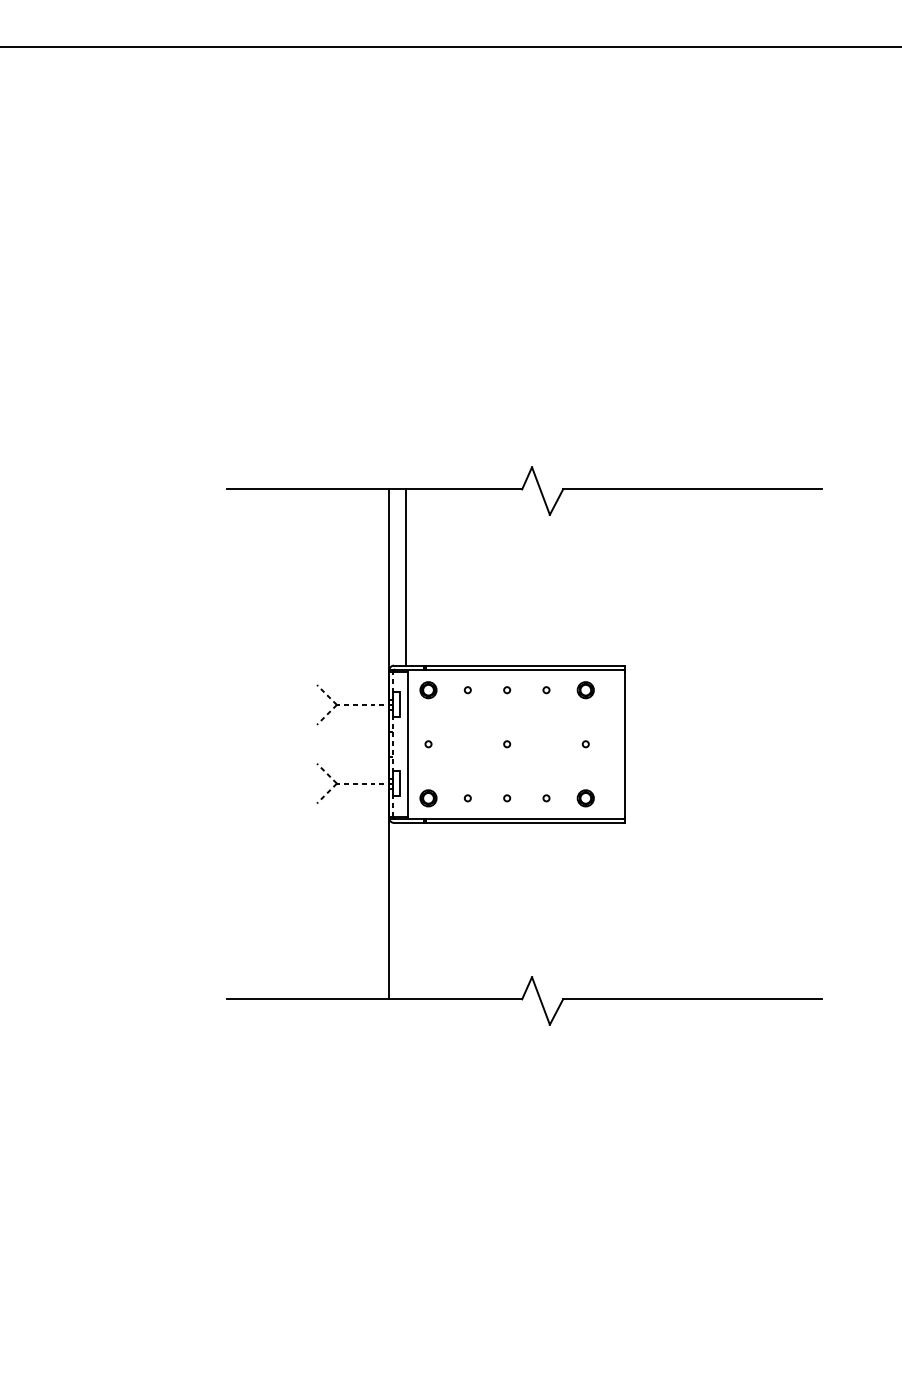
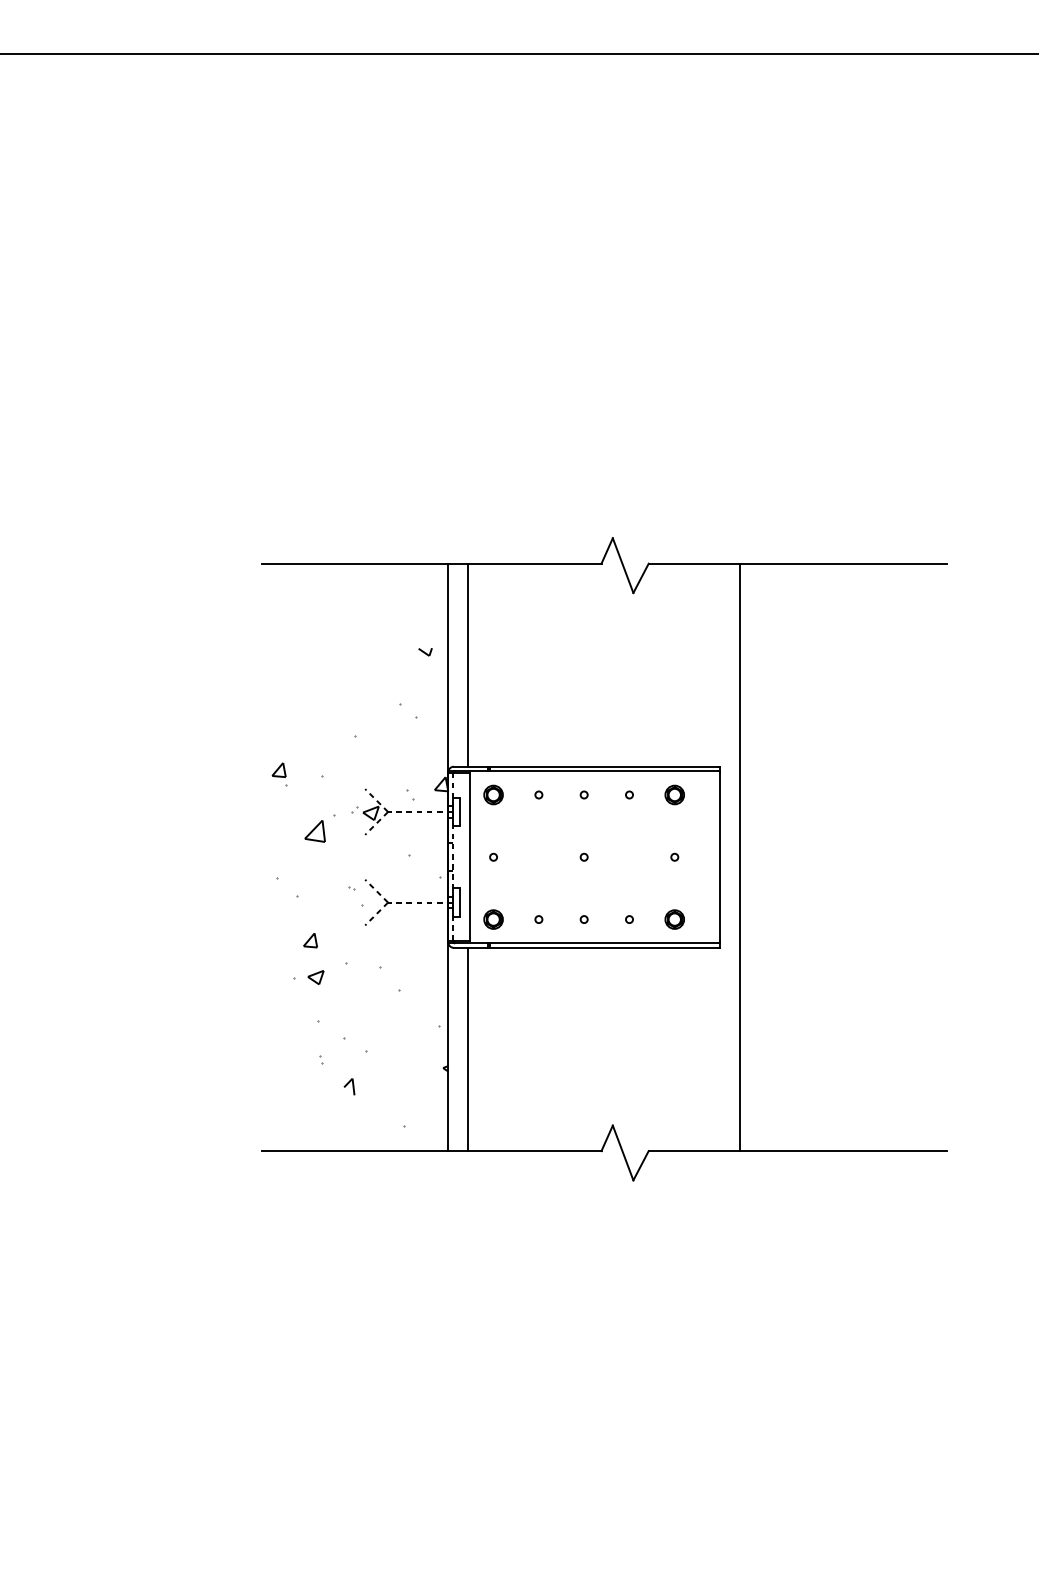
line: (641, 744) -> (739, 857), added
hatch: (312, 770) -> (360, 887), added
line: (406, 911) -> (468, 1049), added

